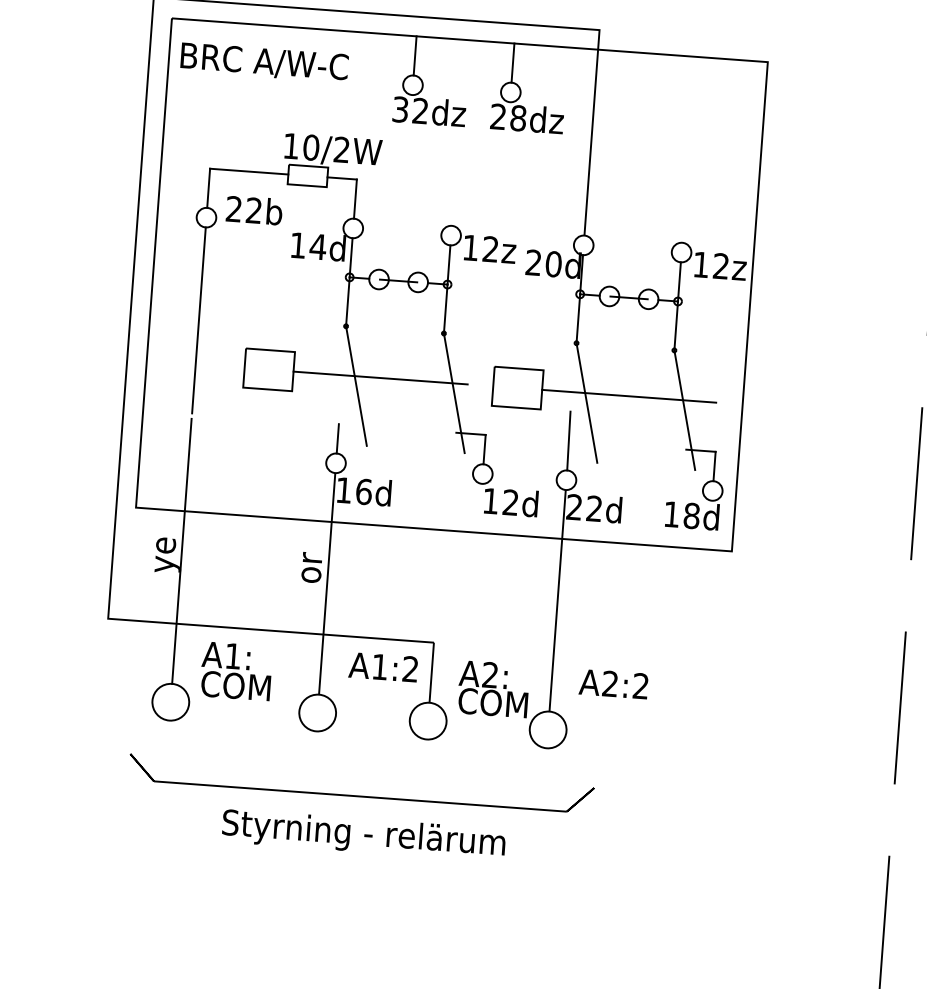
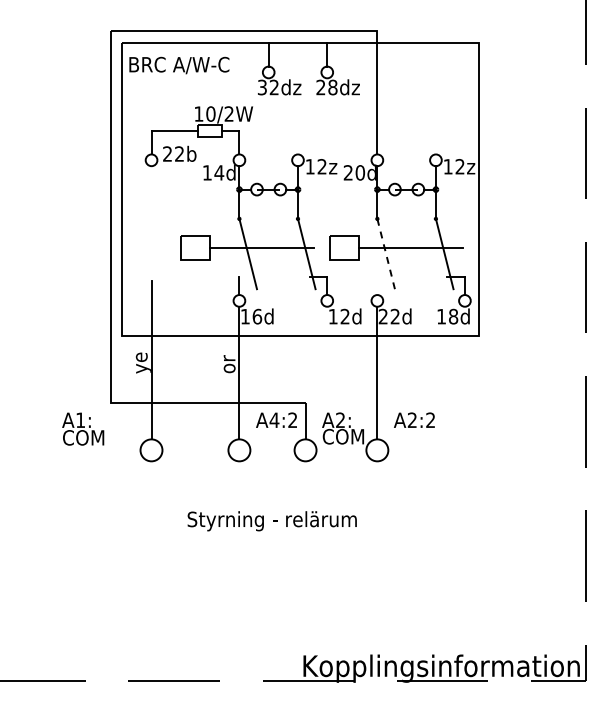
line: (198, 319) -> (151, 221), removed
line: (587, 403) -> (386, 254), solid -> dashed
line: (567, 441) -> (376, 277), removed
text: (380, 665) -> (274, 419), A1:2 -> A4:2
text: (236, 670) -> (83, 428), moved
part: (360, 795) -> (268, 497), removed

